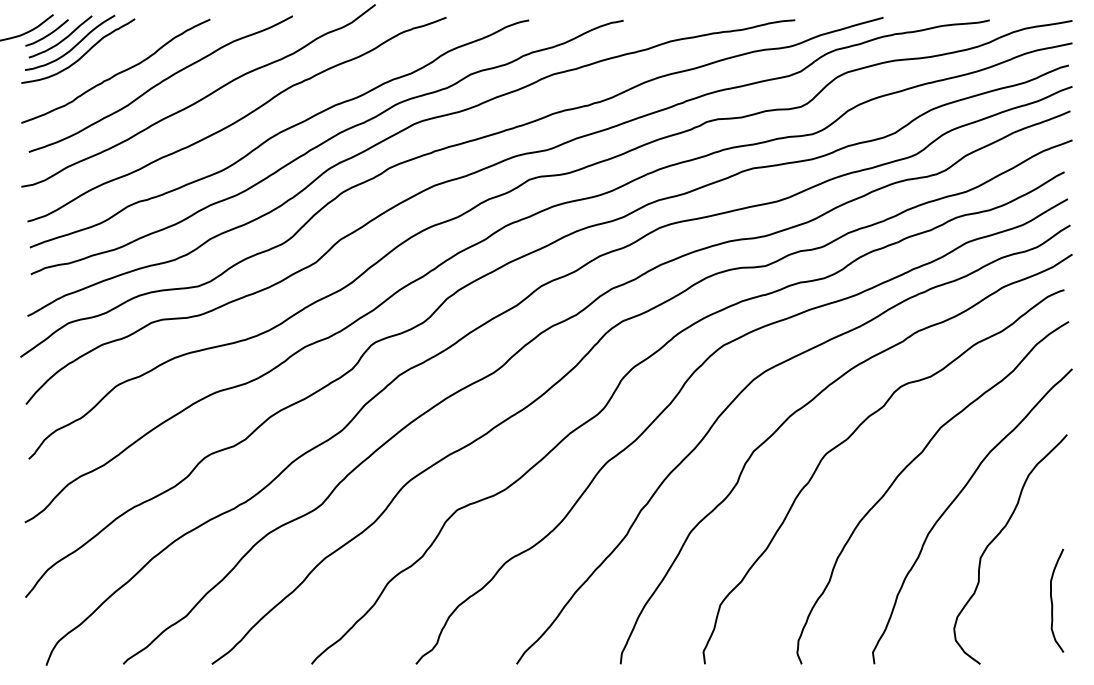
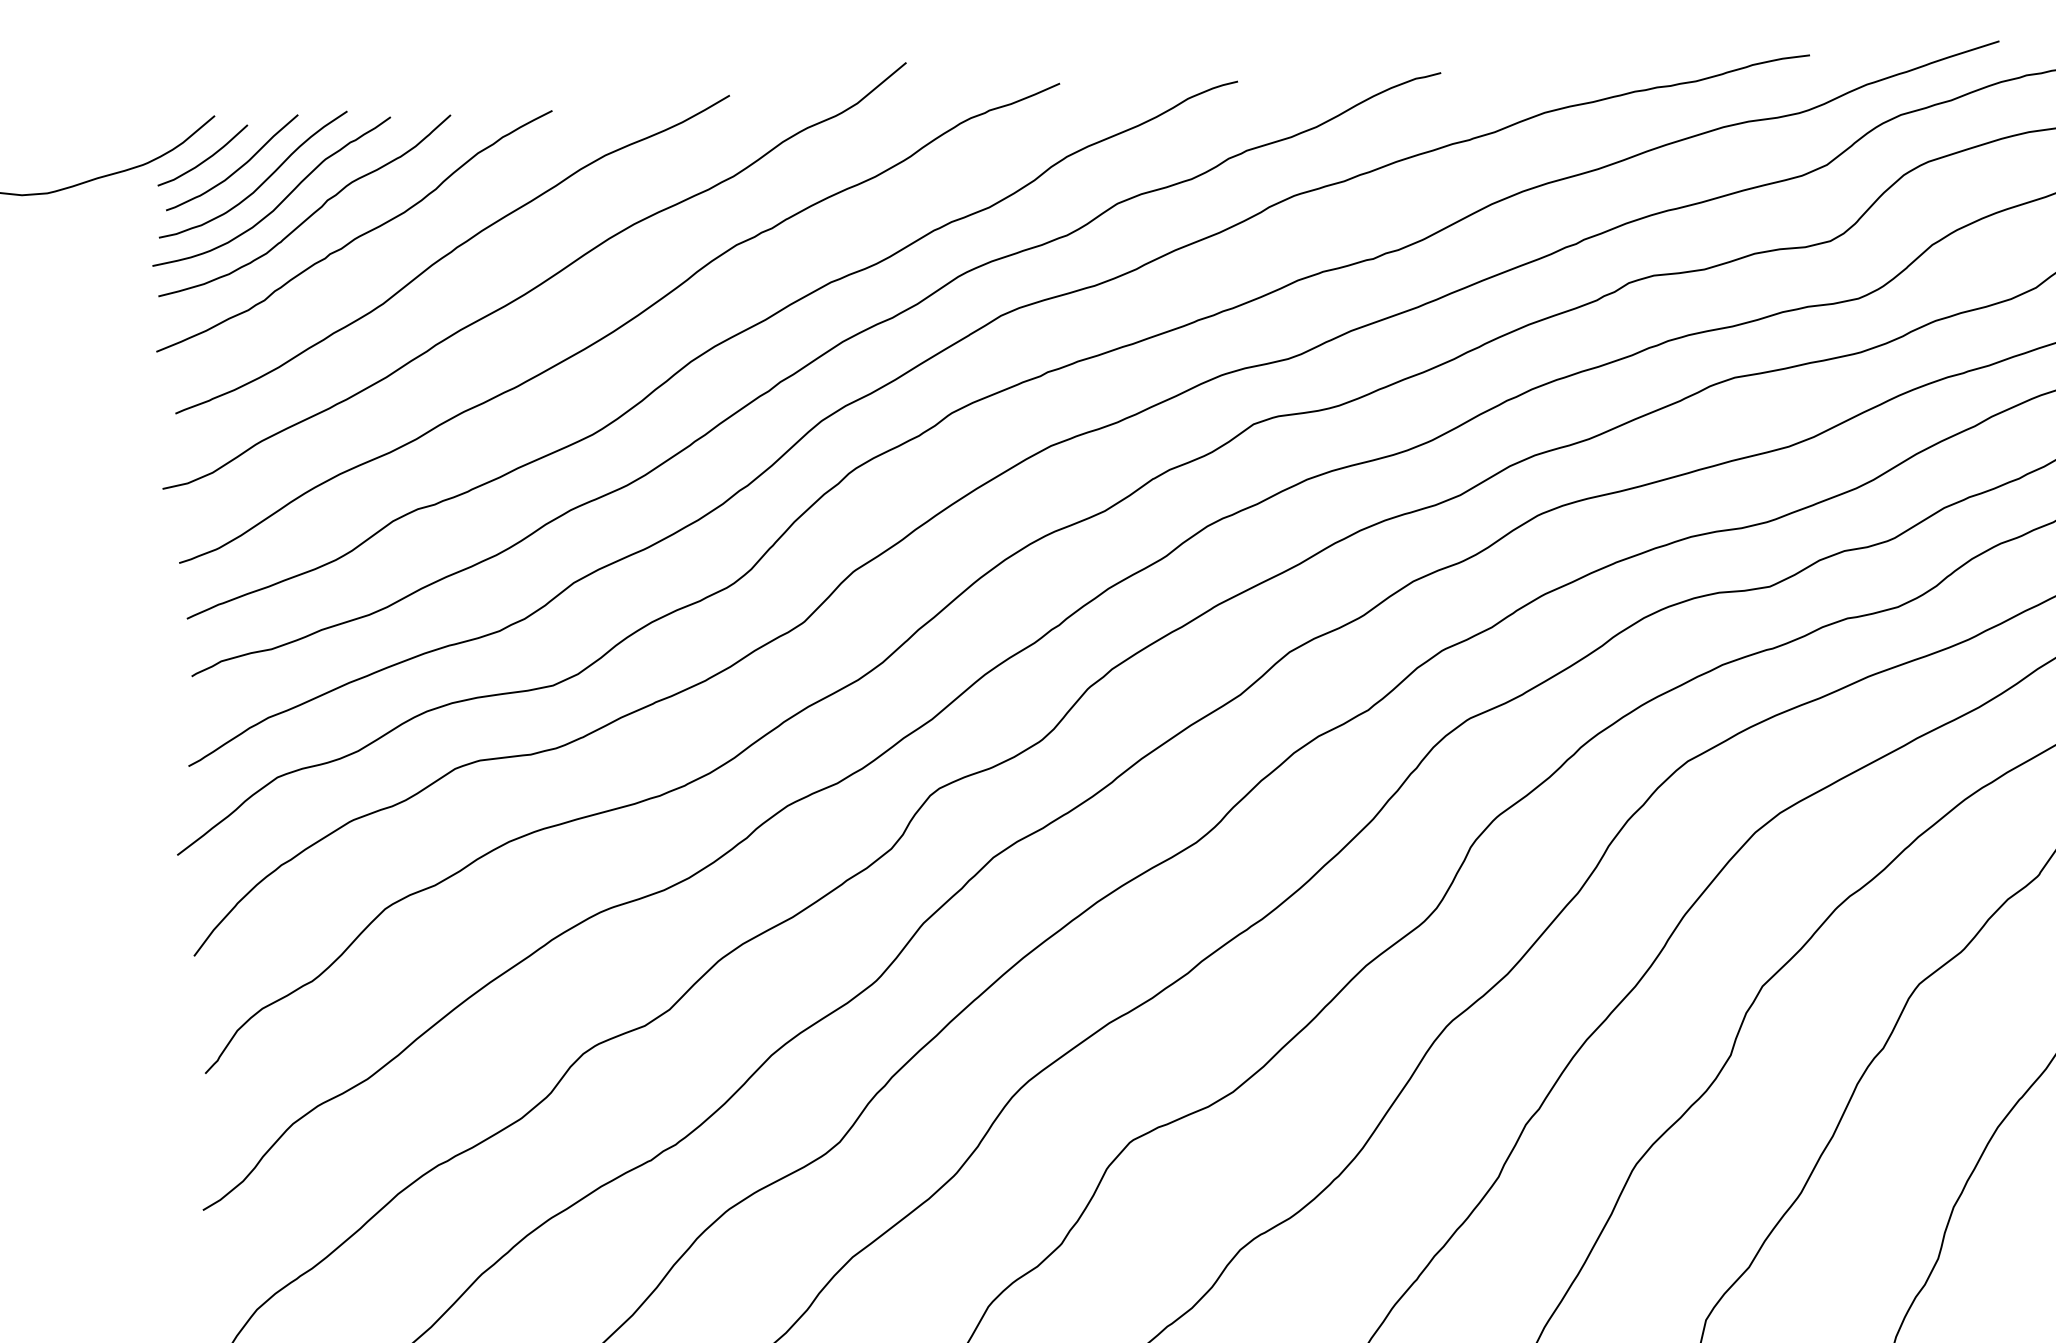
curve: (96, 61) -> (311, 212), added

